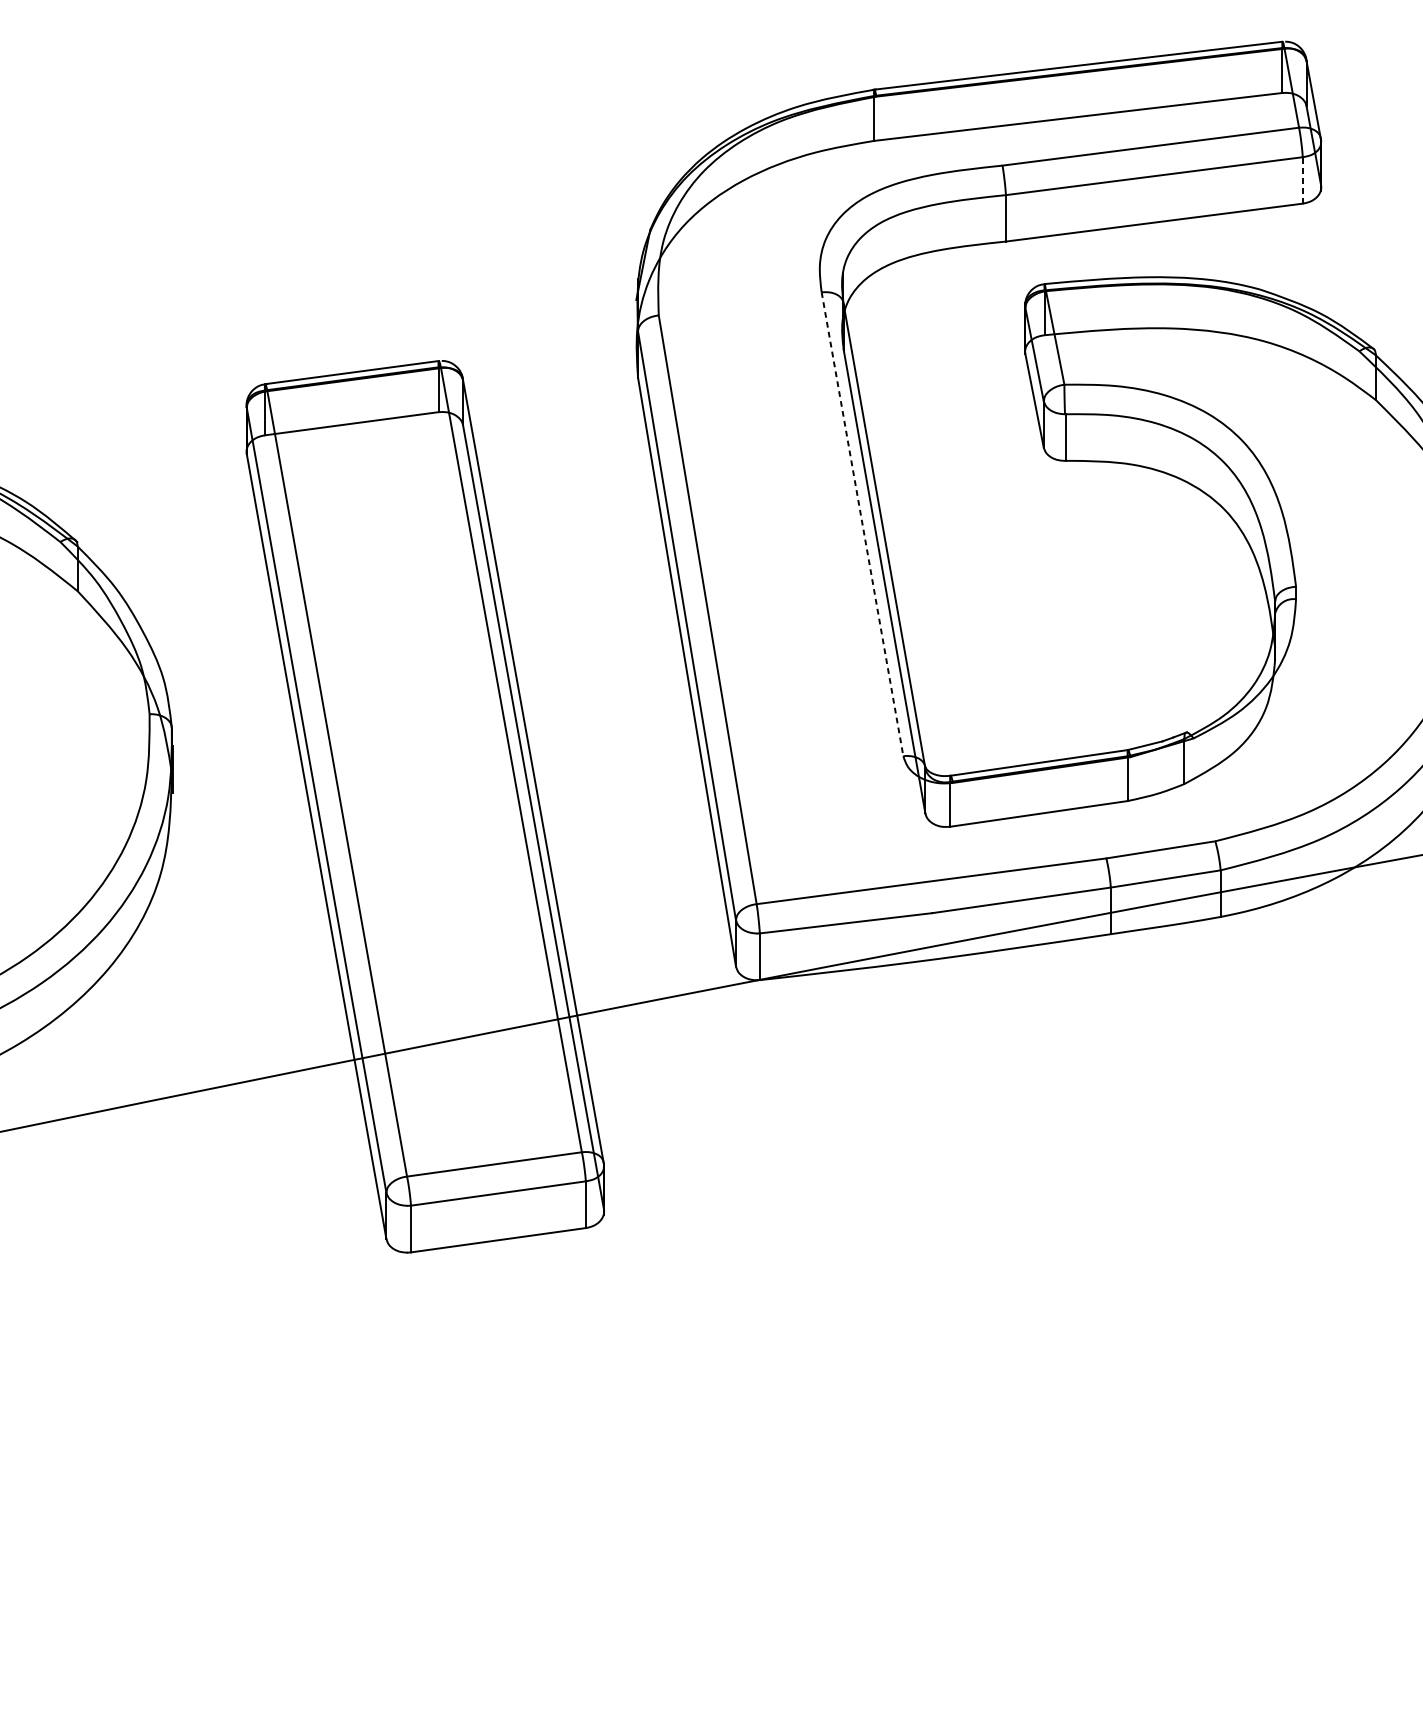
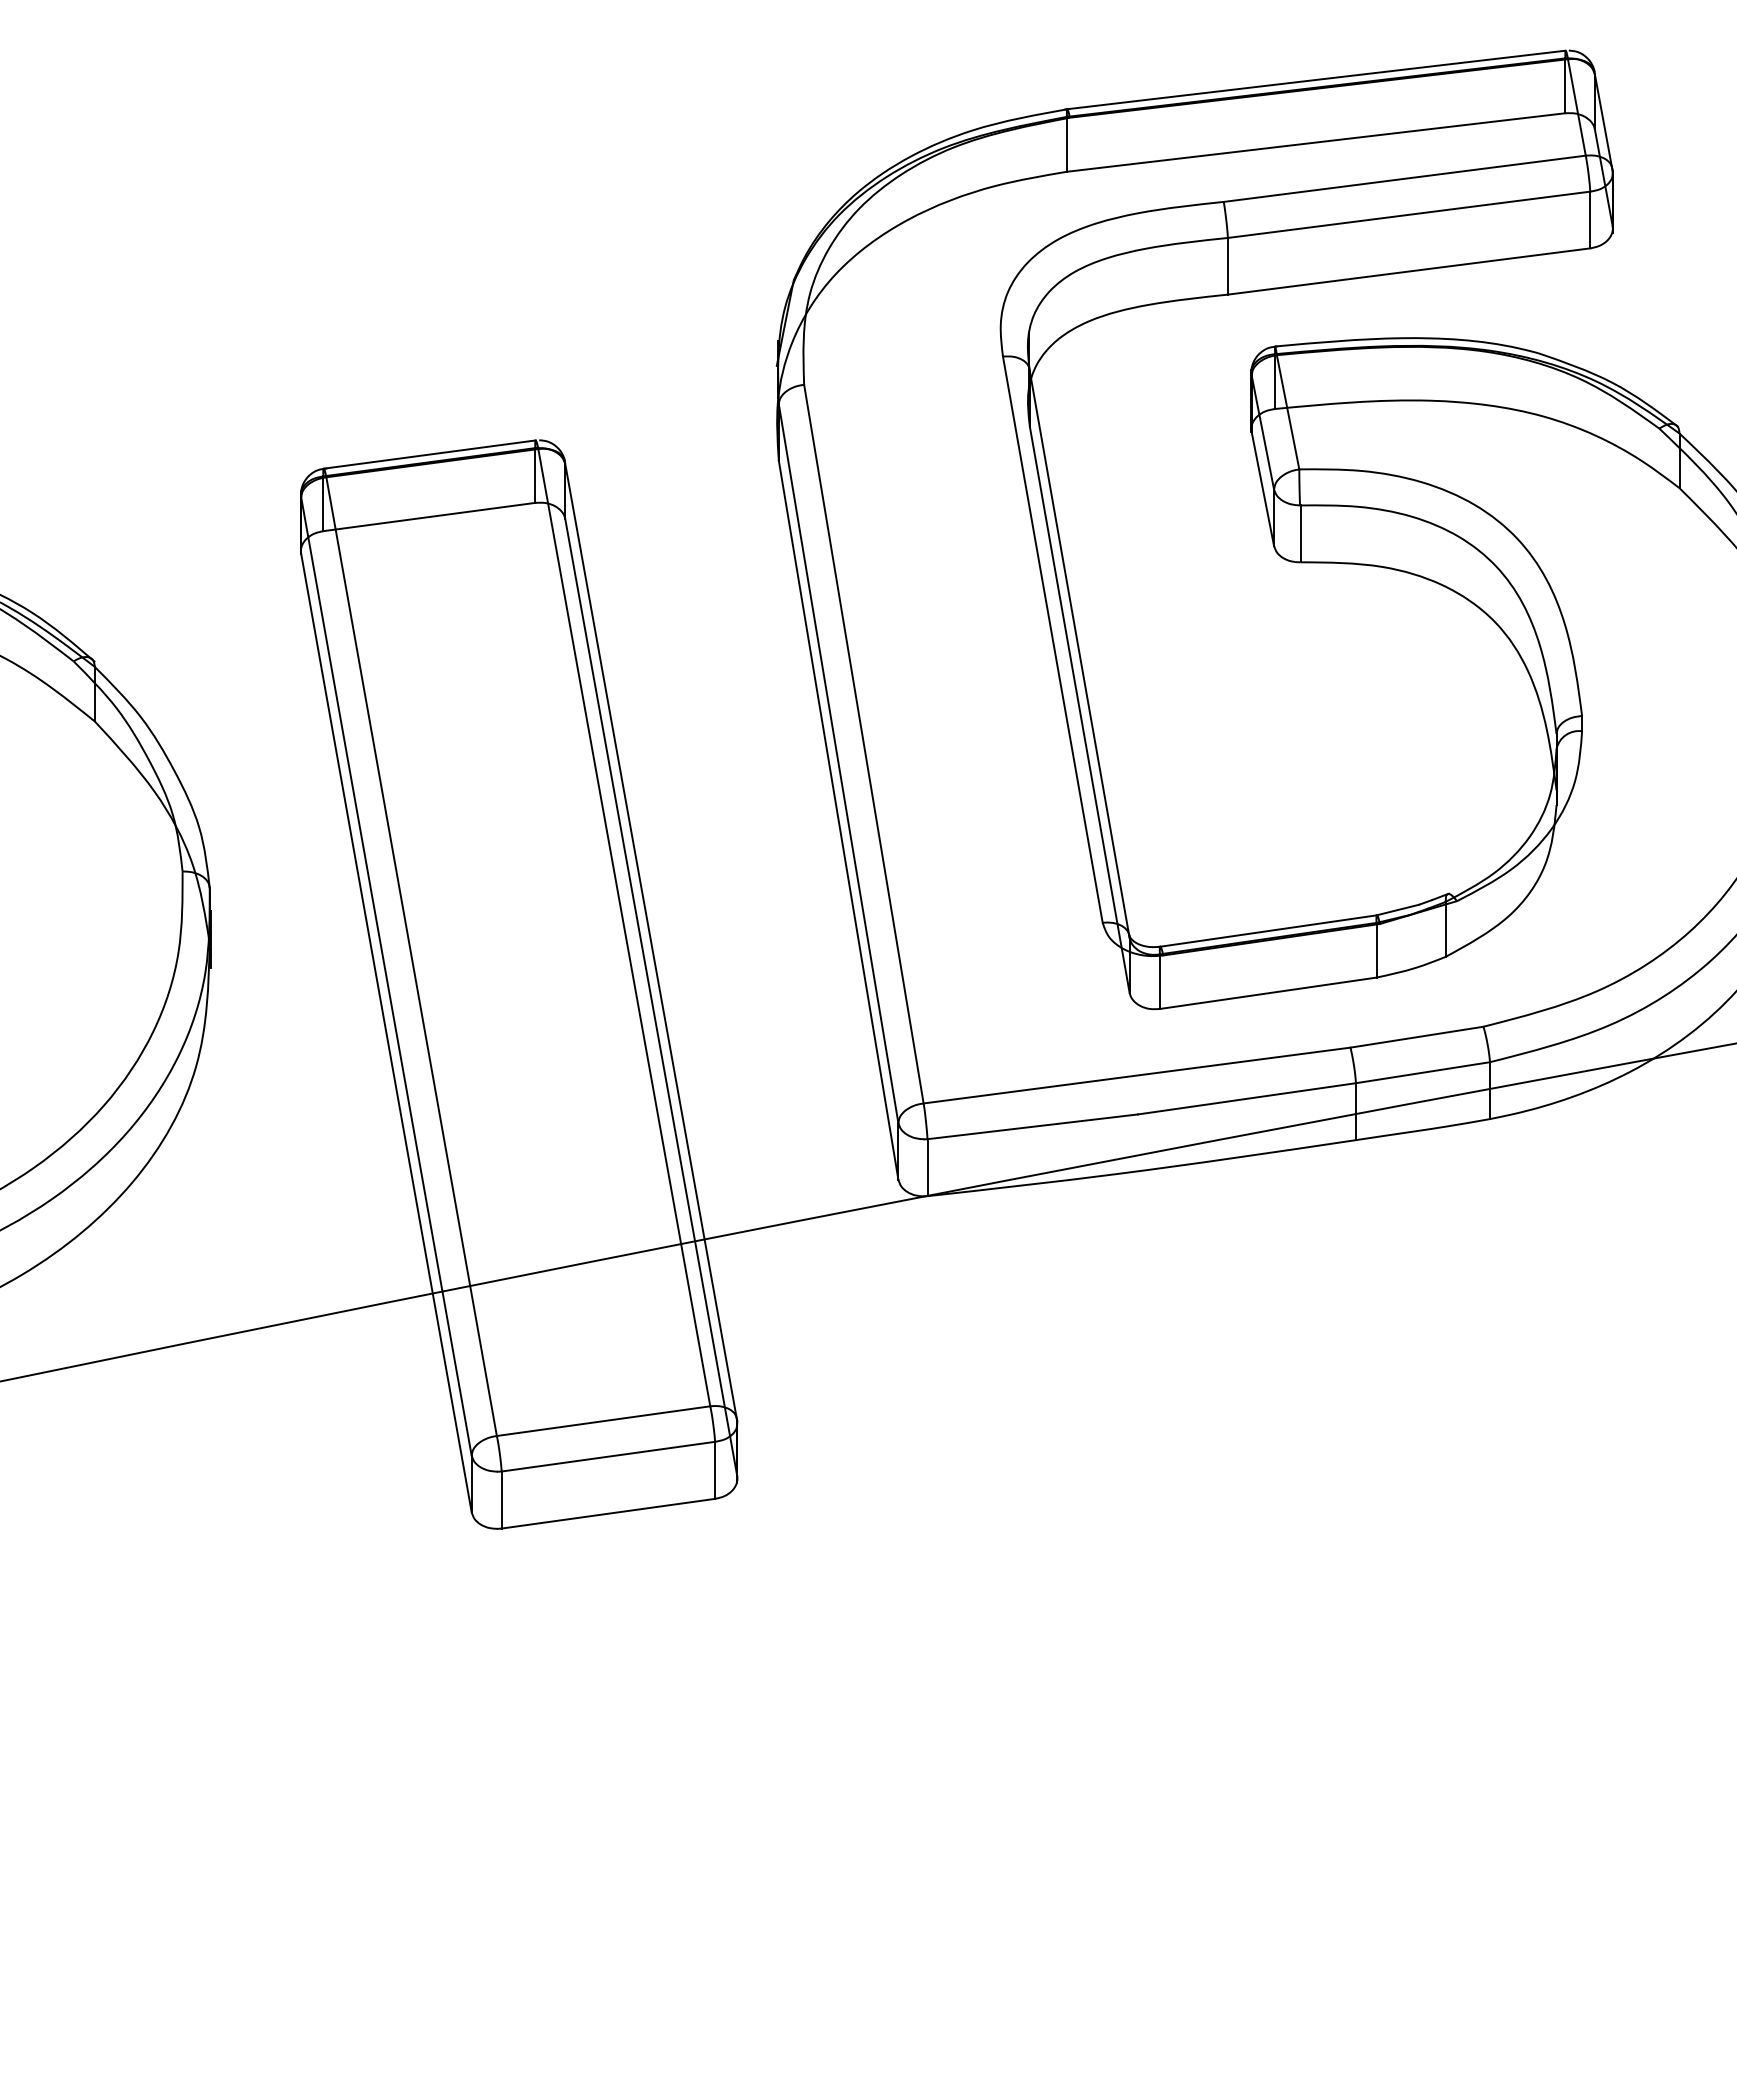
line: (1302, 180) -> (1590, 219), dashed -> solid
line: (862, 524) -> (1052, 640), dashed -> solid

